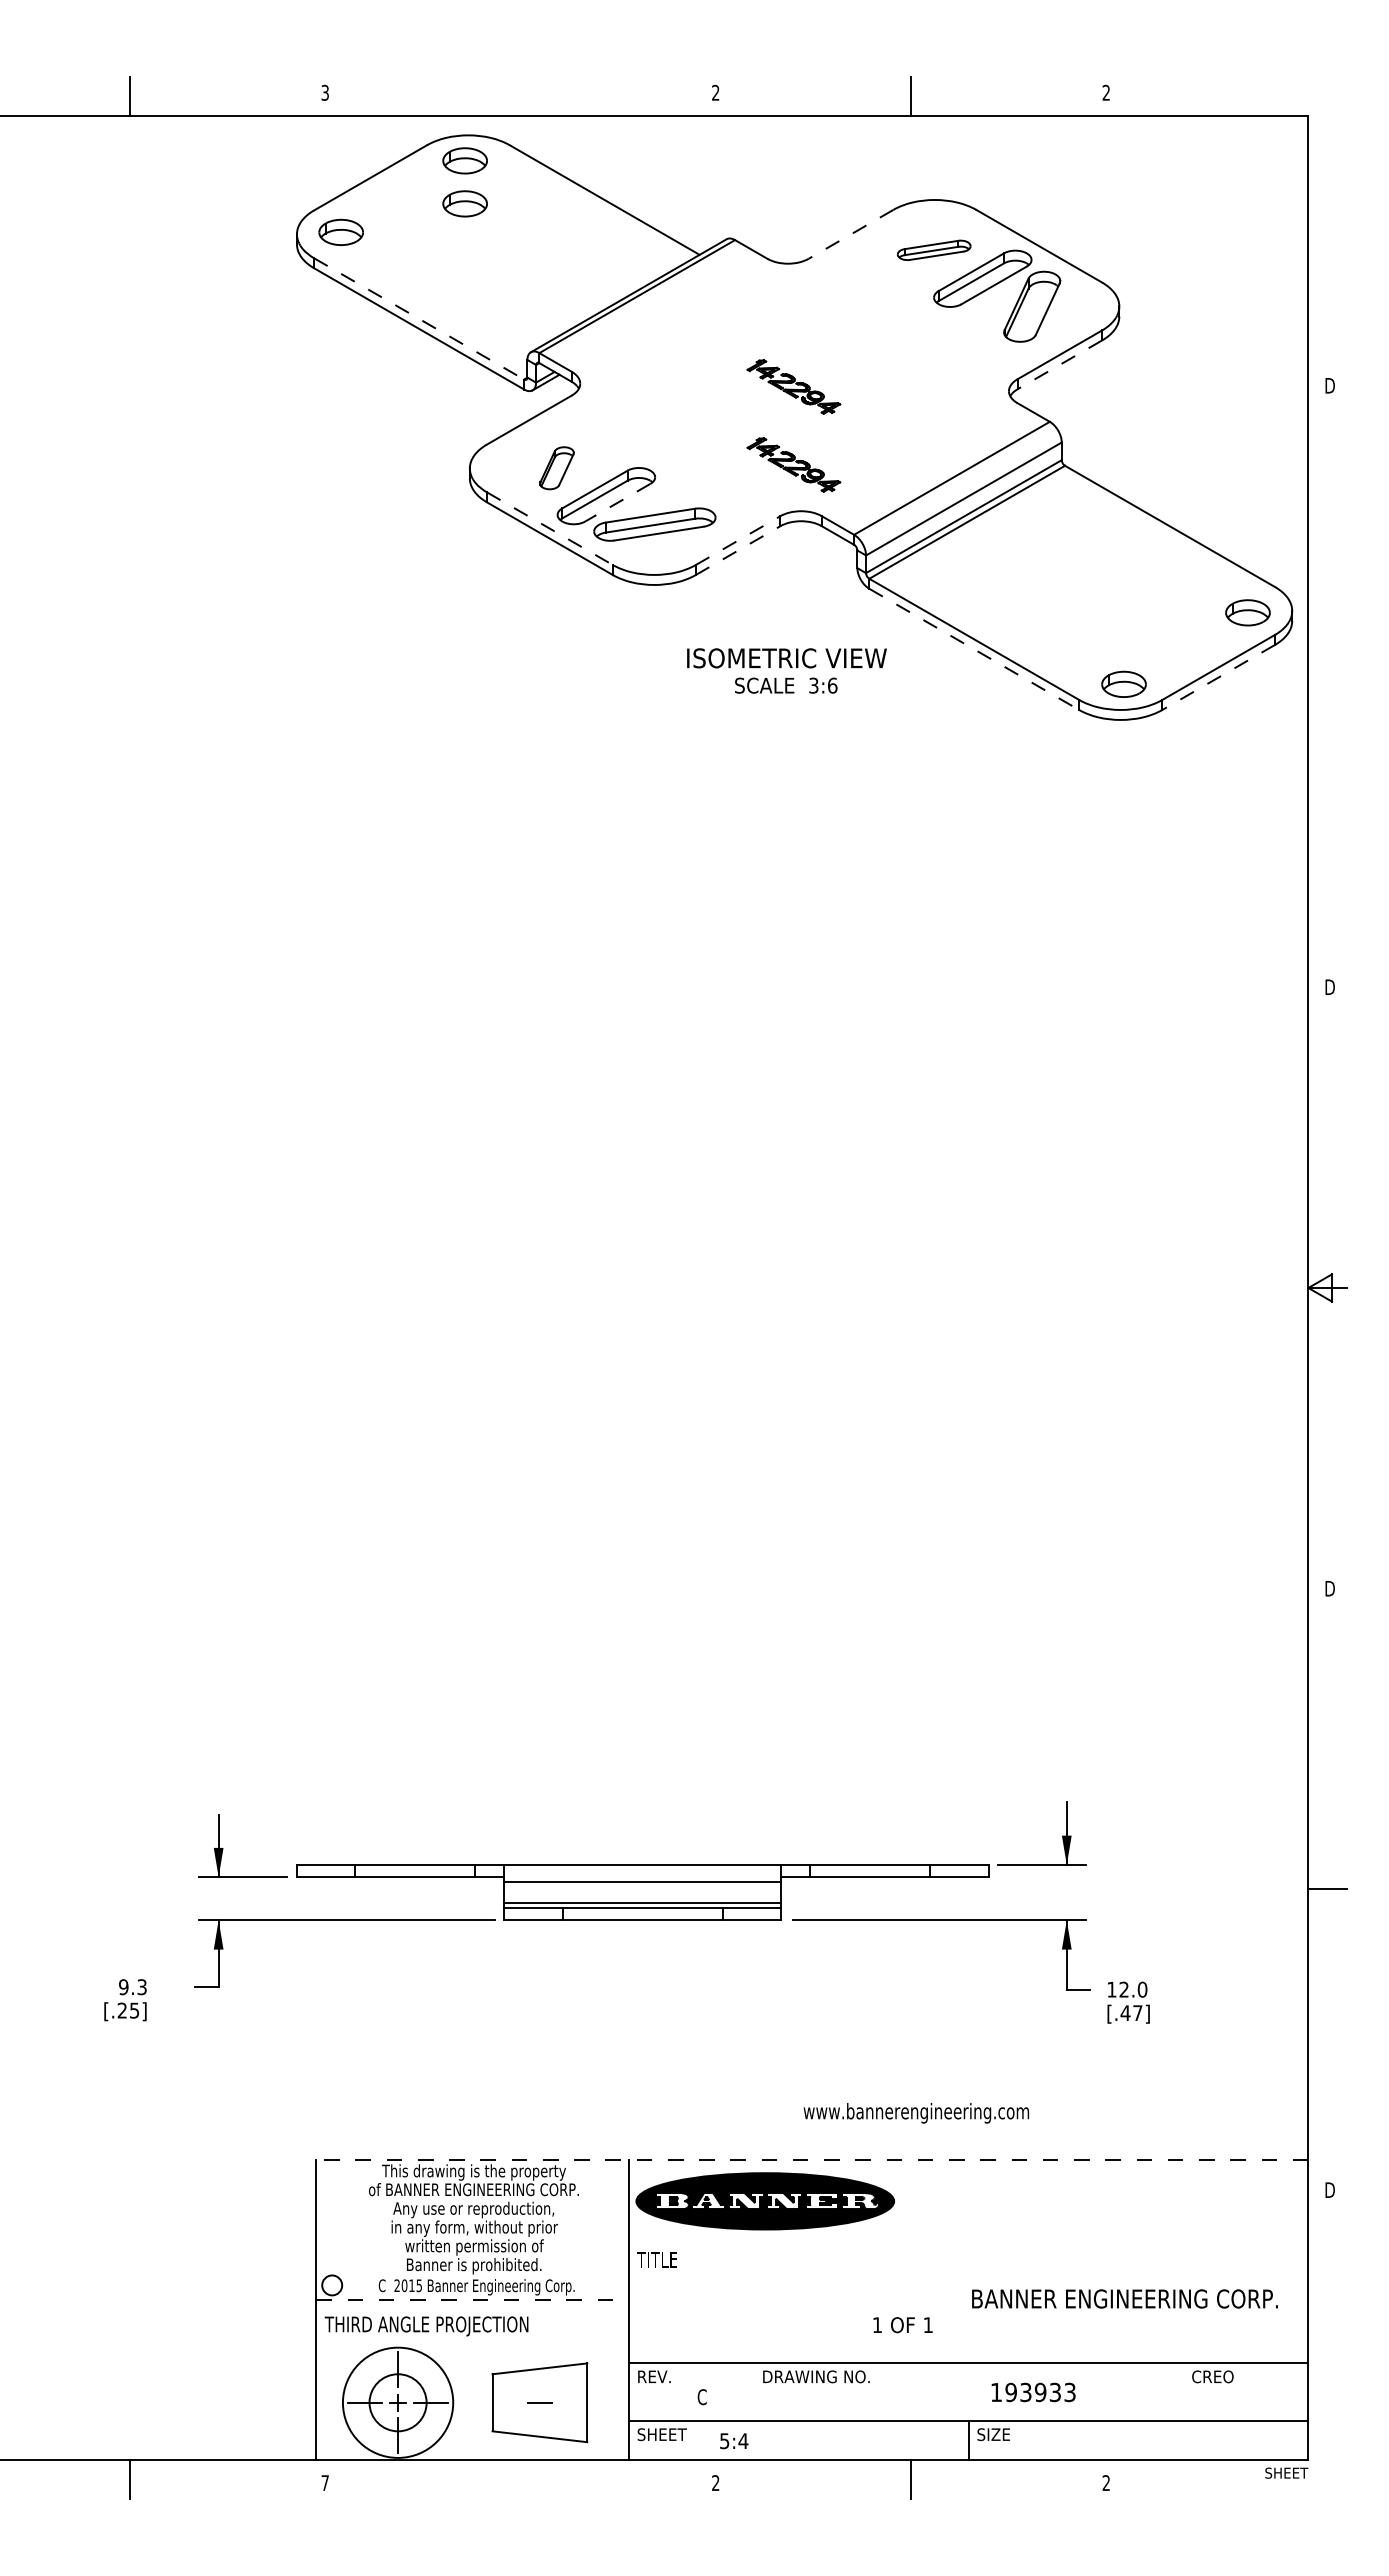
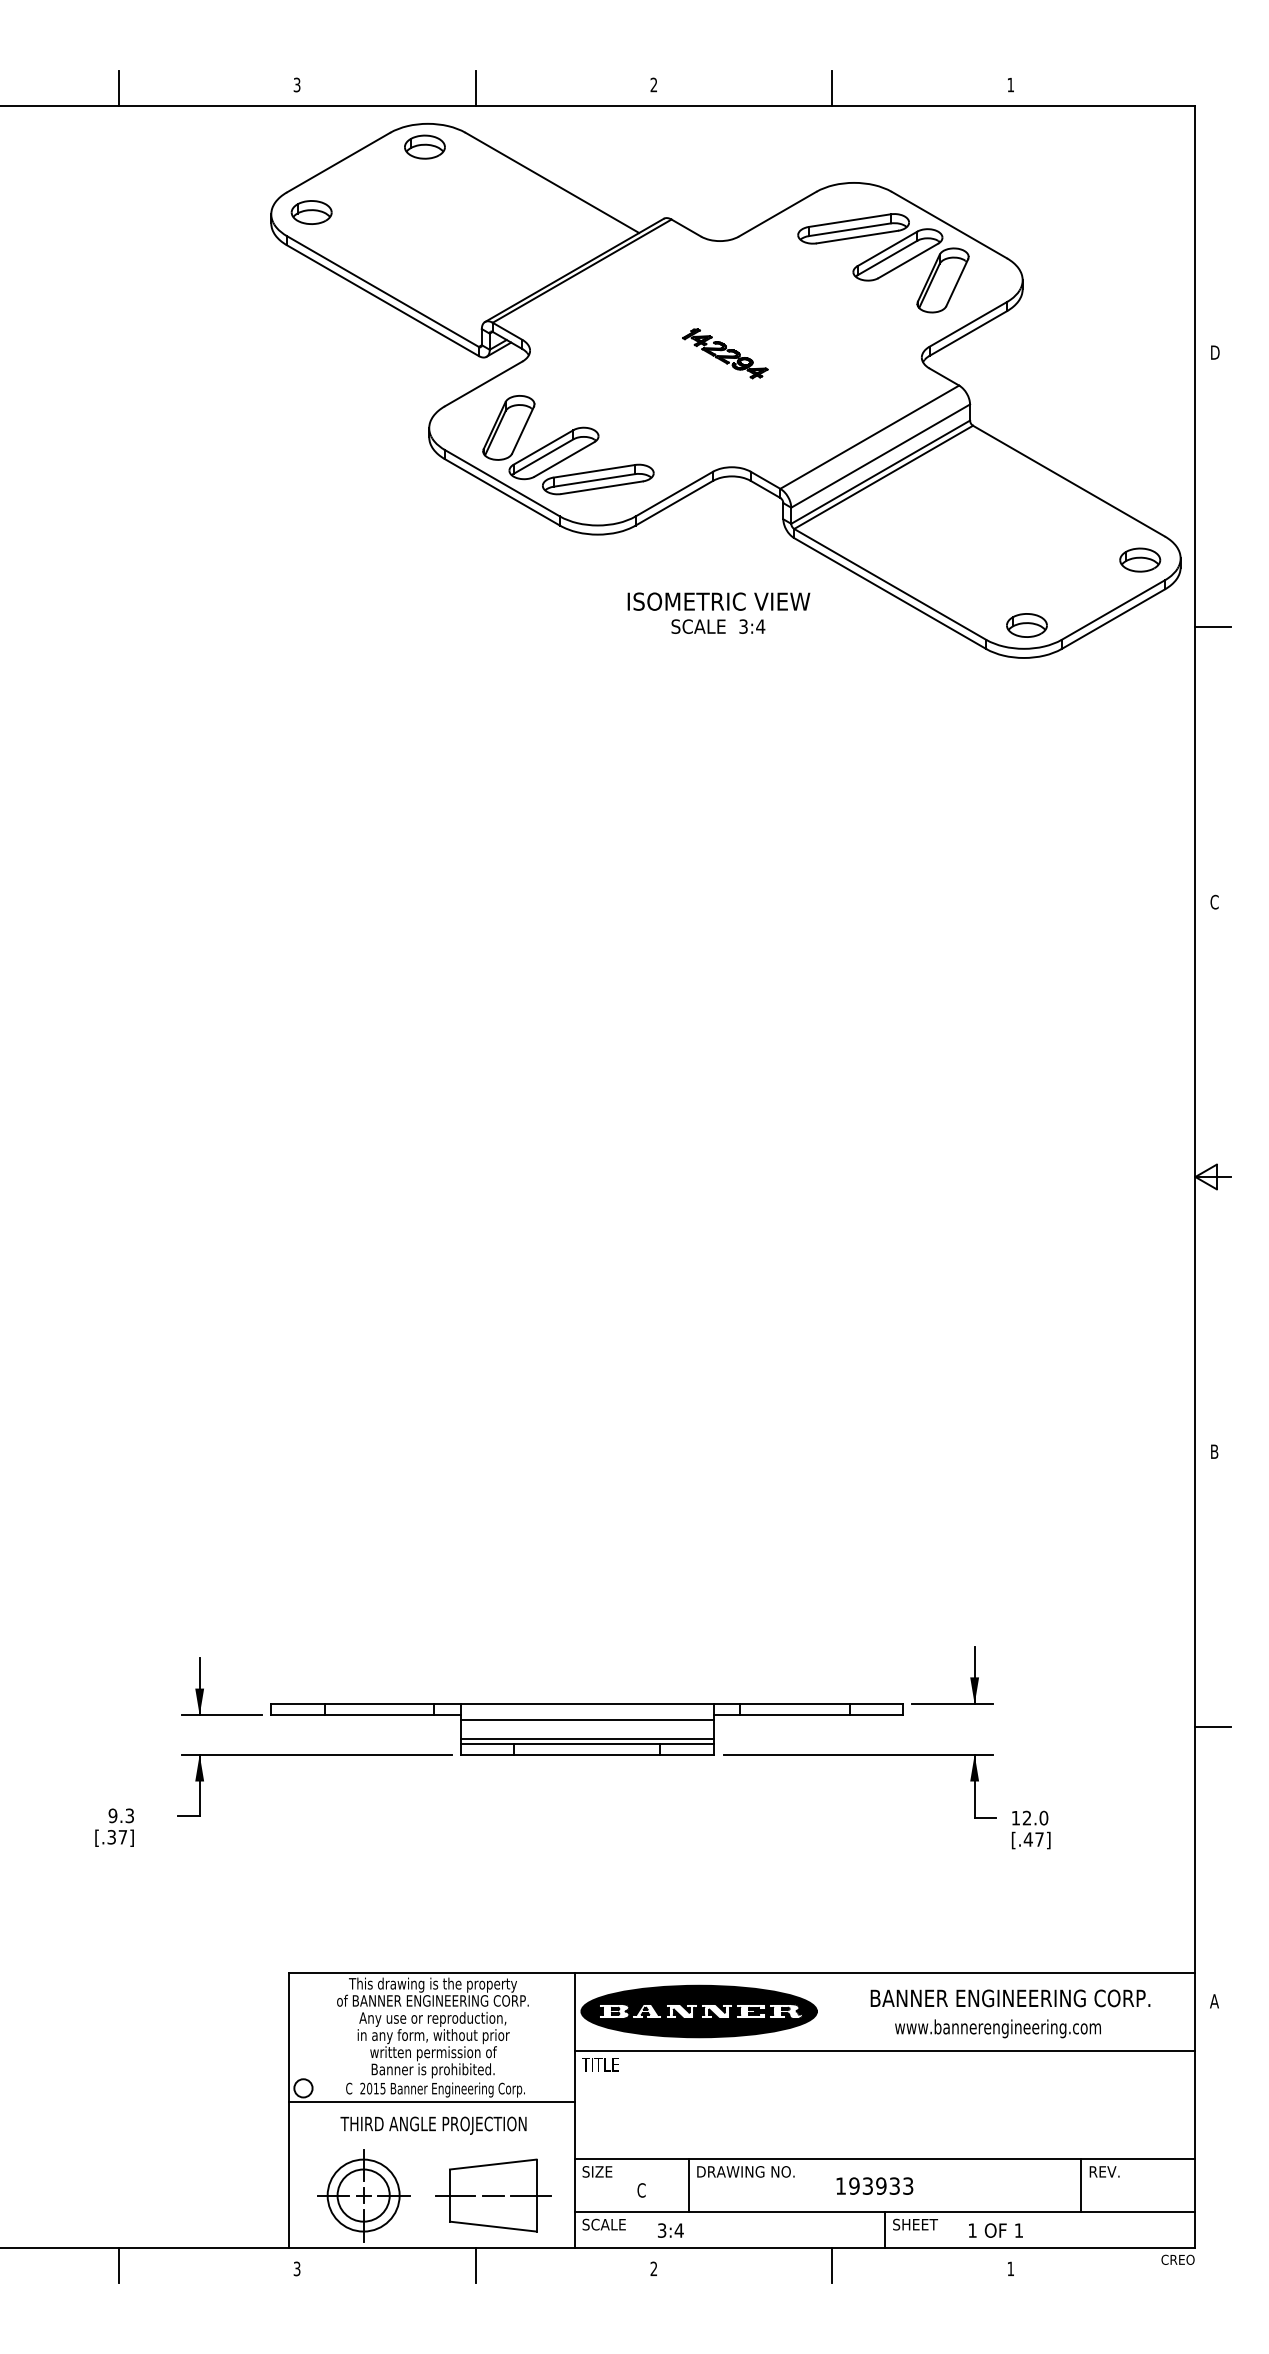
text: (1105, 92) -> (1010, 84), 2 -> 1
line: (520, 96) -> (475, 88), added
part: (464, 203) -> (424, 186), removed
line: (851, 234) -> (777, 214), dashed -> solid
part: (933, 250) -> (852, 229), size x1.67
line: (419, 319) -> (383, 292), dashed -> solid
line: (1059, 364) -> (968, 333), dashed -> solid
part: (793, 464) -> (724, 424), removed
part: (556, 468) -> (508, 428), size x1.67
line: (617, 502) -> (564, 459), dashed -> solid
line: (549, 528) -> (502, 483), dashed -> solid
line: (738, 540) -> (674, 494), dashed -> solid
line: (738, 550) -> (674, 503), dashed -> solid
line: (974, 649) -> (890, 593), dashed -> solid
line: (1218, 677) -> (1113, 619), dashed -> solid
text: (832, 685) -> (760, 626), 3:6 -> 3:4
line: (1327, 686) -> (1212, 627), added
text: (1329, 987) -> (1214, 902), D -> C
text: (1330, 1589) -> (1215, 1452), D -> B
text: (128, 2010) -> (117, 1837), [.25] -> [.37]
text: (916, 2113) -> (998, 2029), moved
line: (811, 2159) -> (741, 1973), dashed -> solid
text: (1329, 2189) -> (1214, 2000), D -> A
line: (968, 2244) -> (884, 2050), added
text: (1124, 2298) -> (1010, 1997), moved
line: (473, 2300) -> (432, 2102), dashed -> solid
text: (902, 2325) -> (995, 2230), moved
text: (426, 2326) -> (433, 2125), moved
text: (653, 2376) -> (597, 2171), REV. -> SIZE
text: (1212, 2376) -> (1107, 2171), CREO -> REV.
line: (753, 2391) -> (688, 2185), added
line: (1183, 2391) -> (1081, 2185), added
text: (1033, 2392) -> (874, 2186), moved
circle: (397, 2402) -> (363, 2195), size x0.71
line: (498, 2402) -> (455, 2195), added
line: (580, 2402) -> (530, 2195), added
text: (666, 2434) -> (608, 2224), SHEET -> SCALE
text: (1007, 2434) -> (920, 2224), SIZE -> SHEET
text: (724, 2440) -> (661, 2230), 5:4 -> 3:4
text: (1286, 2472) -> (1175, 2259), SHEET -> CREO
line: (520, 2478) -> (475, 2264), added
text: (1105, 2482) -> (1010, 2268), 2 -> 1
text: (324, 2483) -> (296, 2269), 7 -> 3

